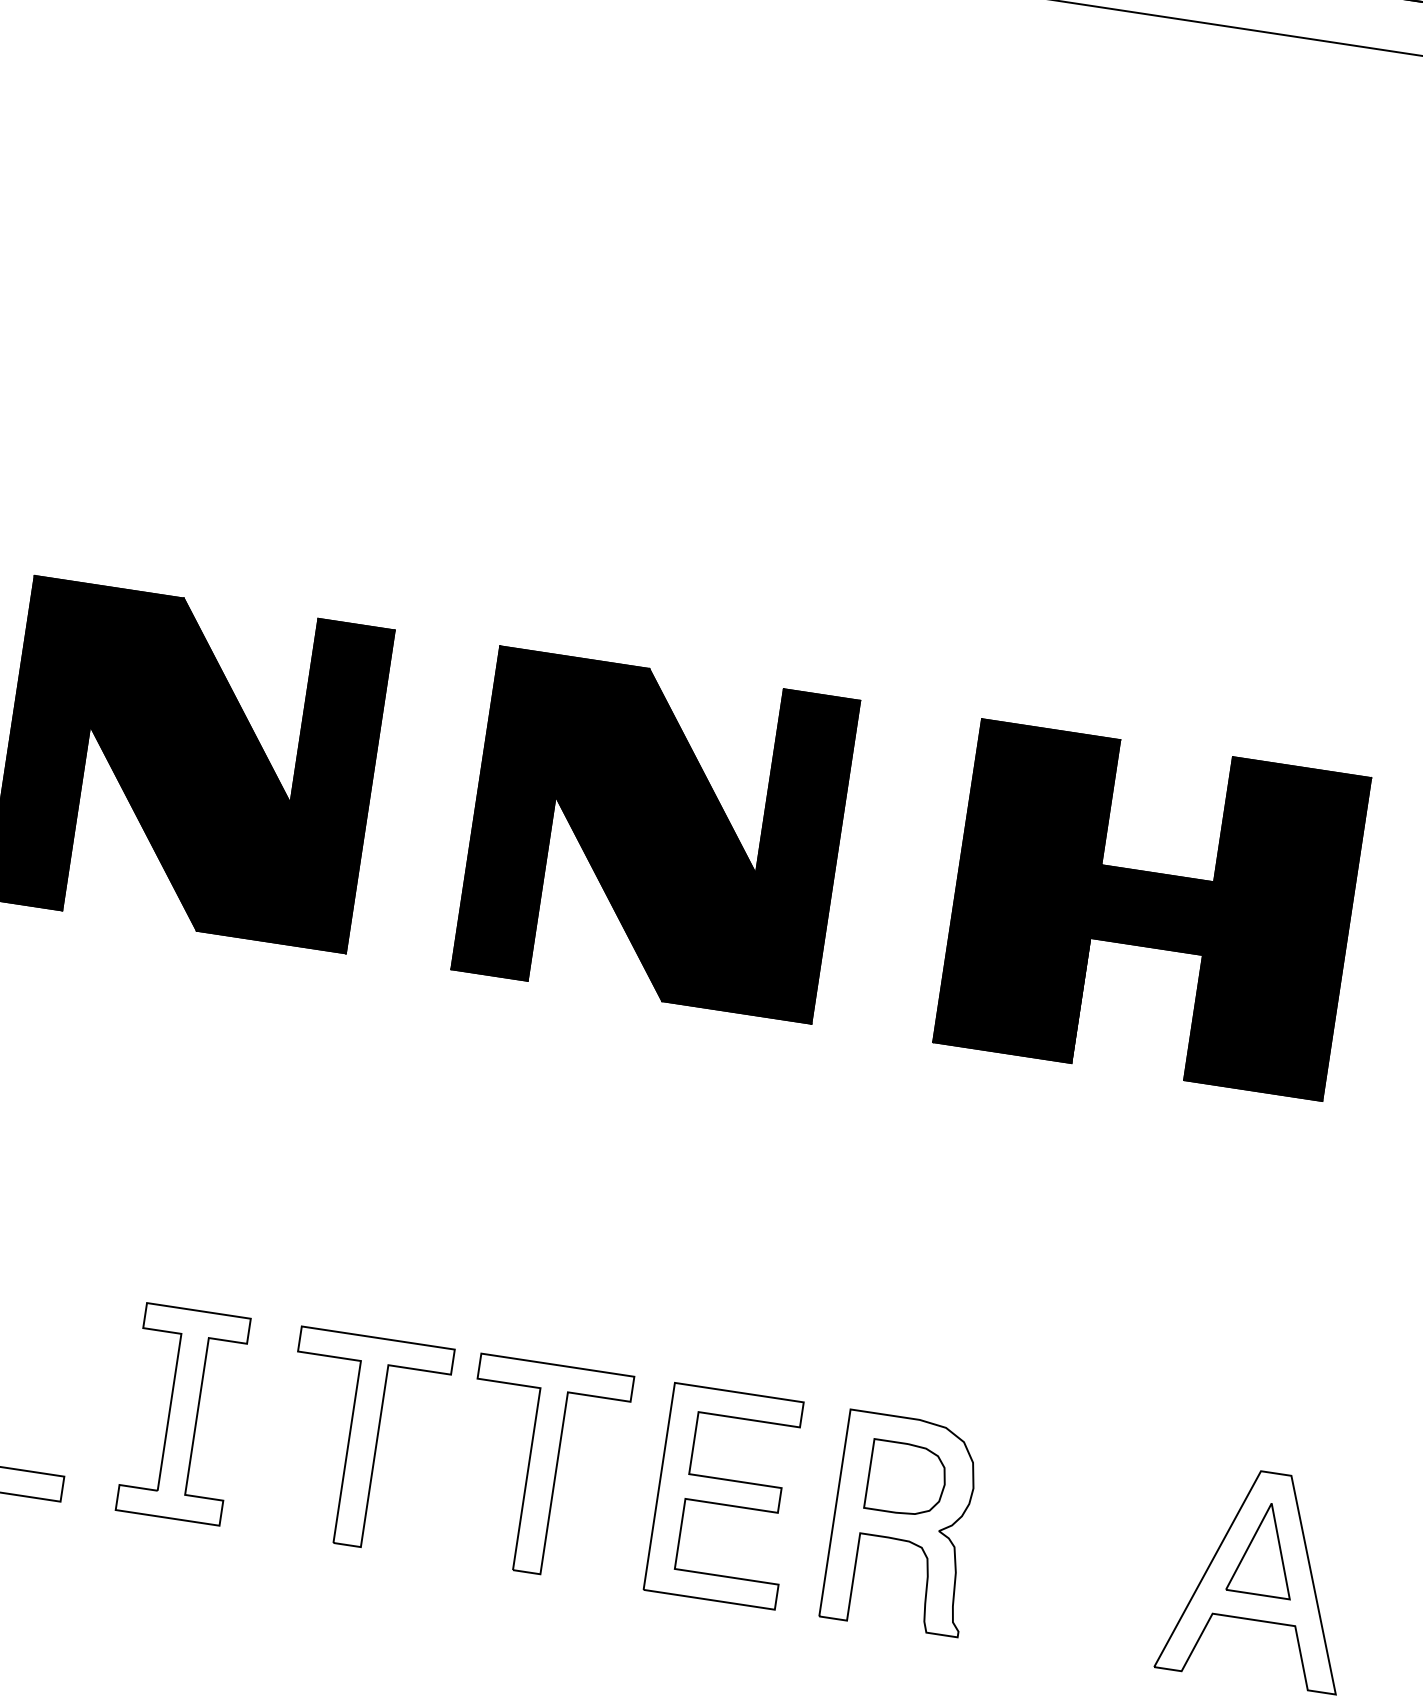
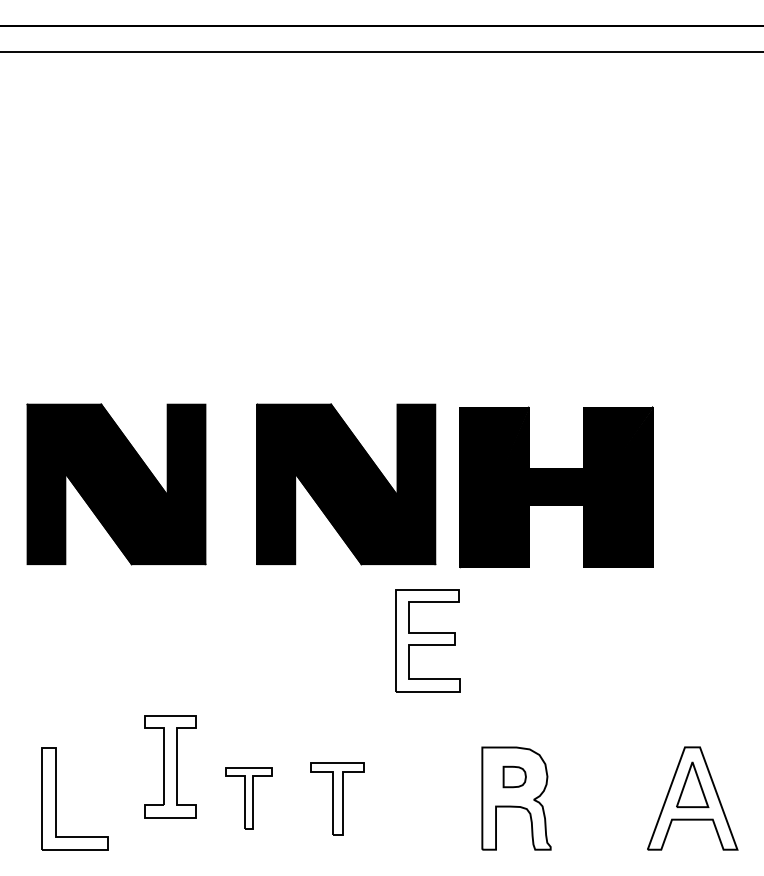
part: (1152, 910) -> (556, 487), moved
part: (183, 1414) -> (170, 766), moved
part: (361, 1441) -> (248, 798), size x0.6
part: (541, 1468) -> (337, 798), size x0.7
part: (906, 1478) -> (514, 776), size x0.6
part: (723, 1495) -> (427, 640), moved

